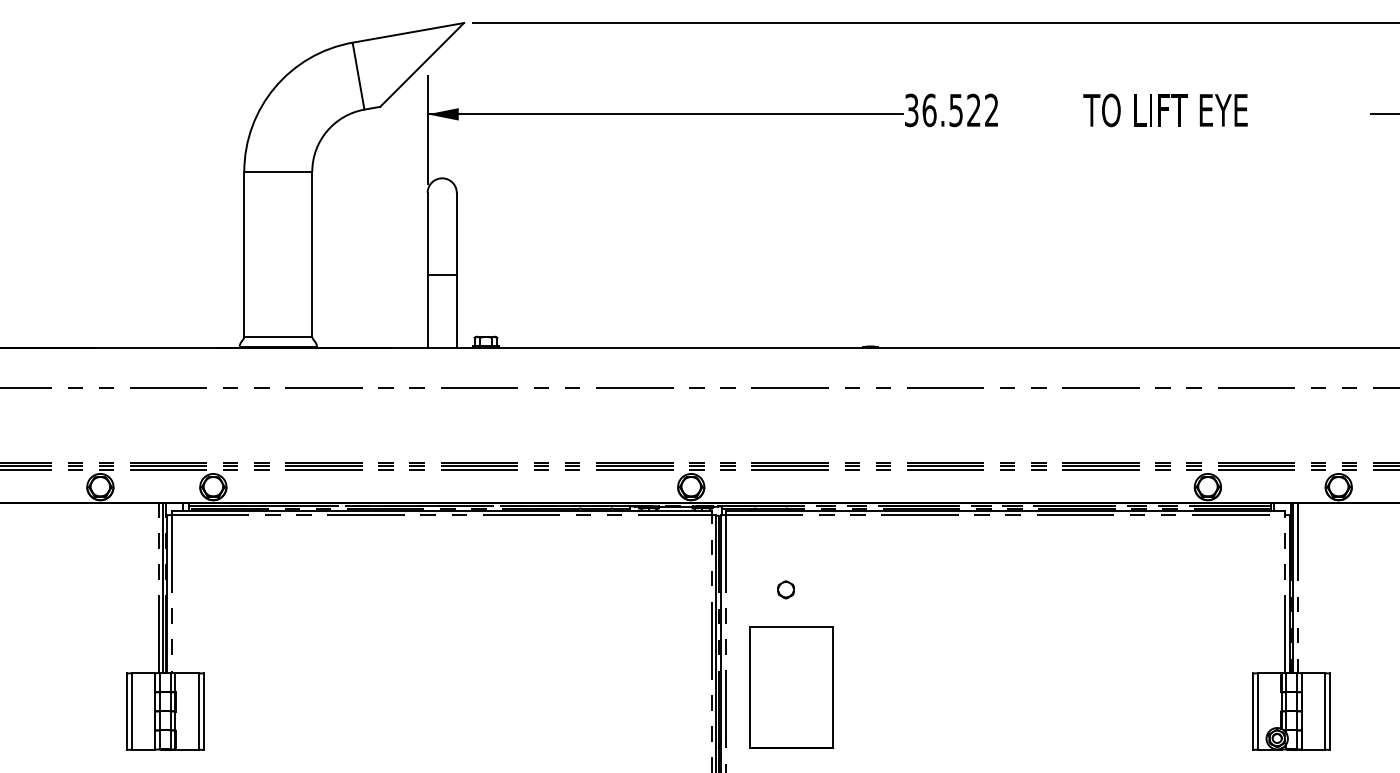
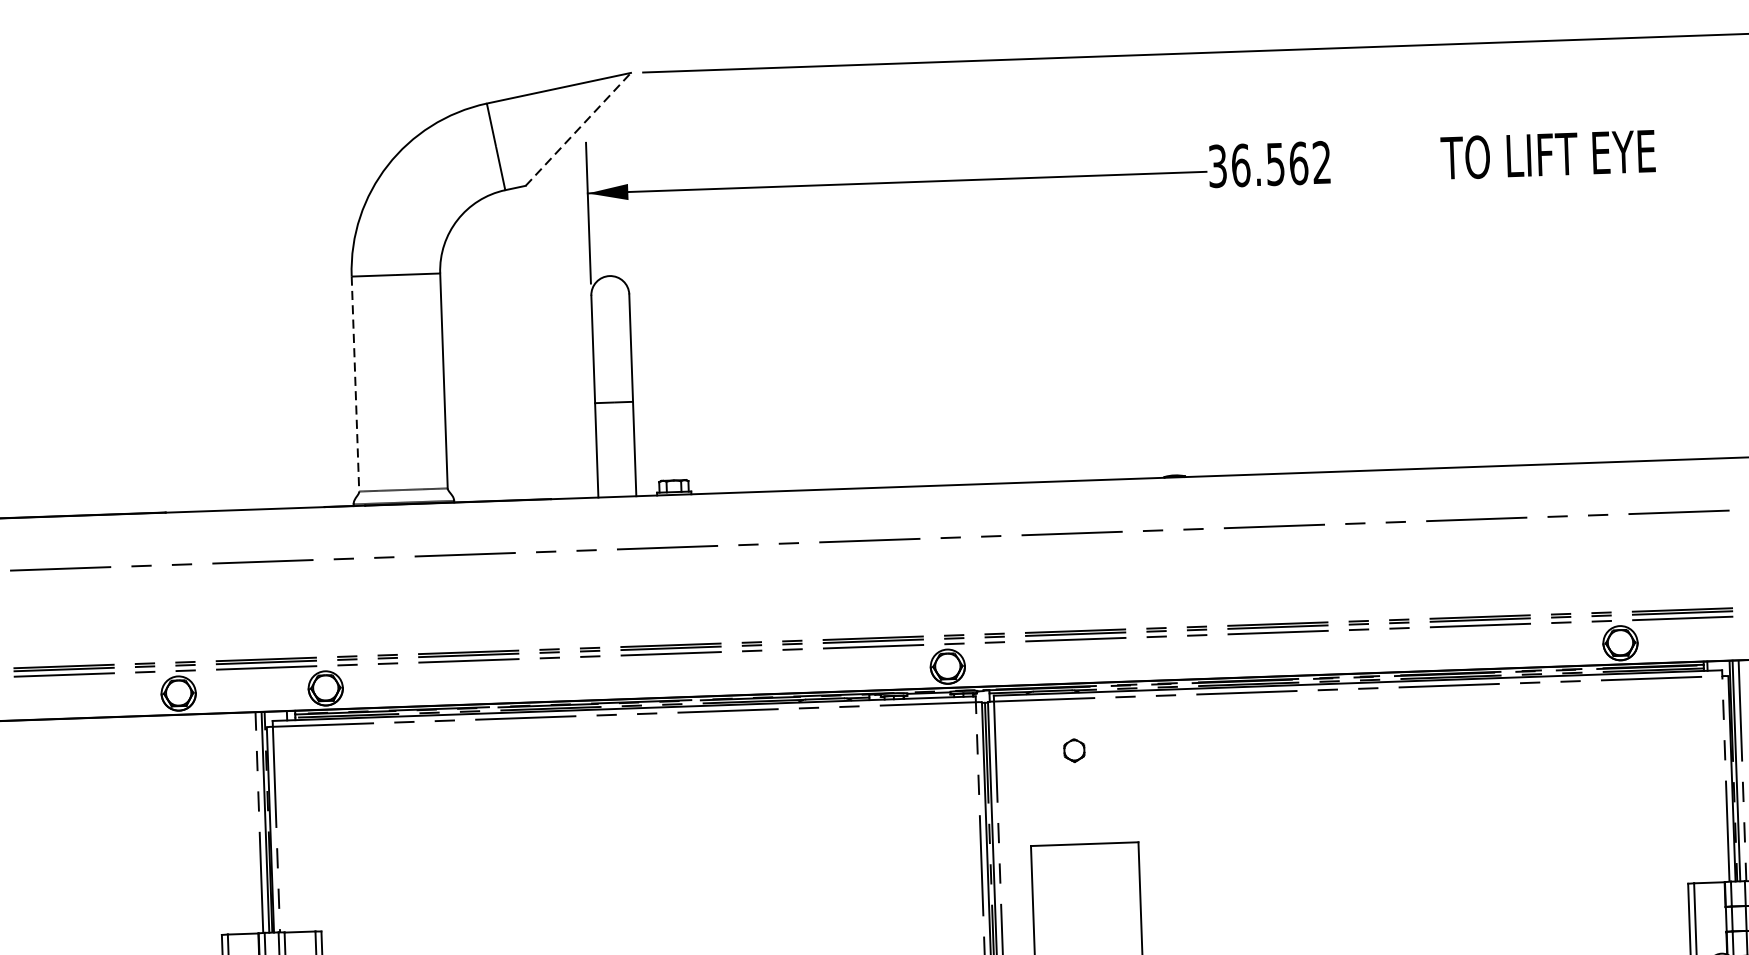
line: (422, 64) -> (578, 128), solid -> dashed
text: (974, 110) -> (1299, 163), 36.522 -> 36.562
line: (244, 254) -> (355, 384), solid -> dashed
part: (785, 589) -> (1073, 750), moved

